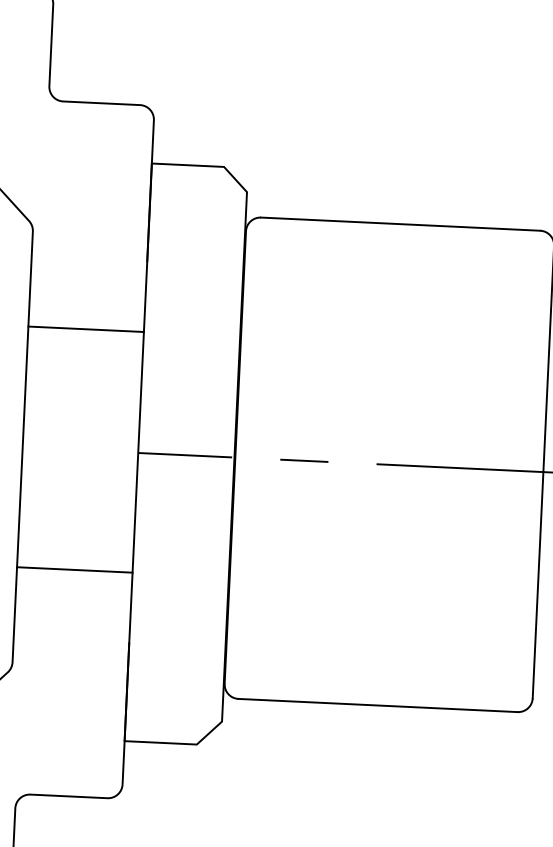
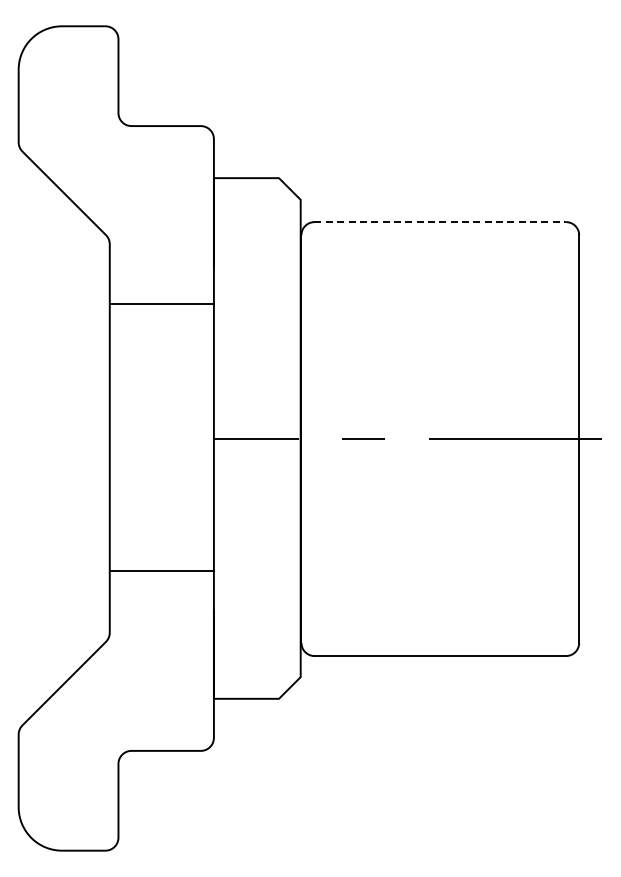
line: (400, 224) -> (440, 222), solid -> dashed
line: (85, 329) -> (161, 304), moved
line: (74, 569) -> (161, 570), moved

